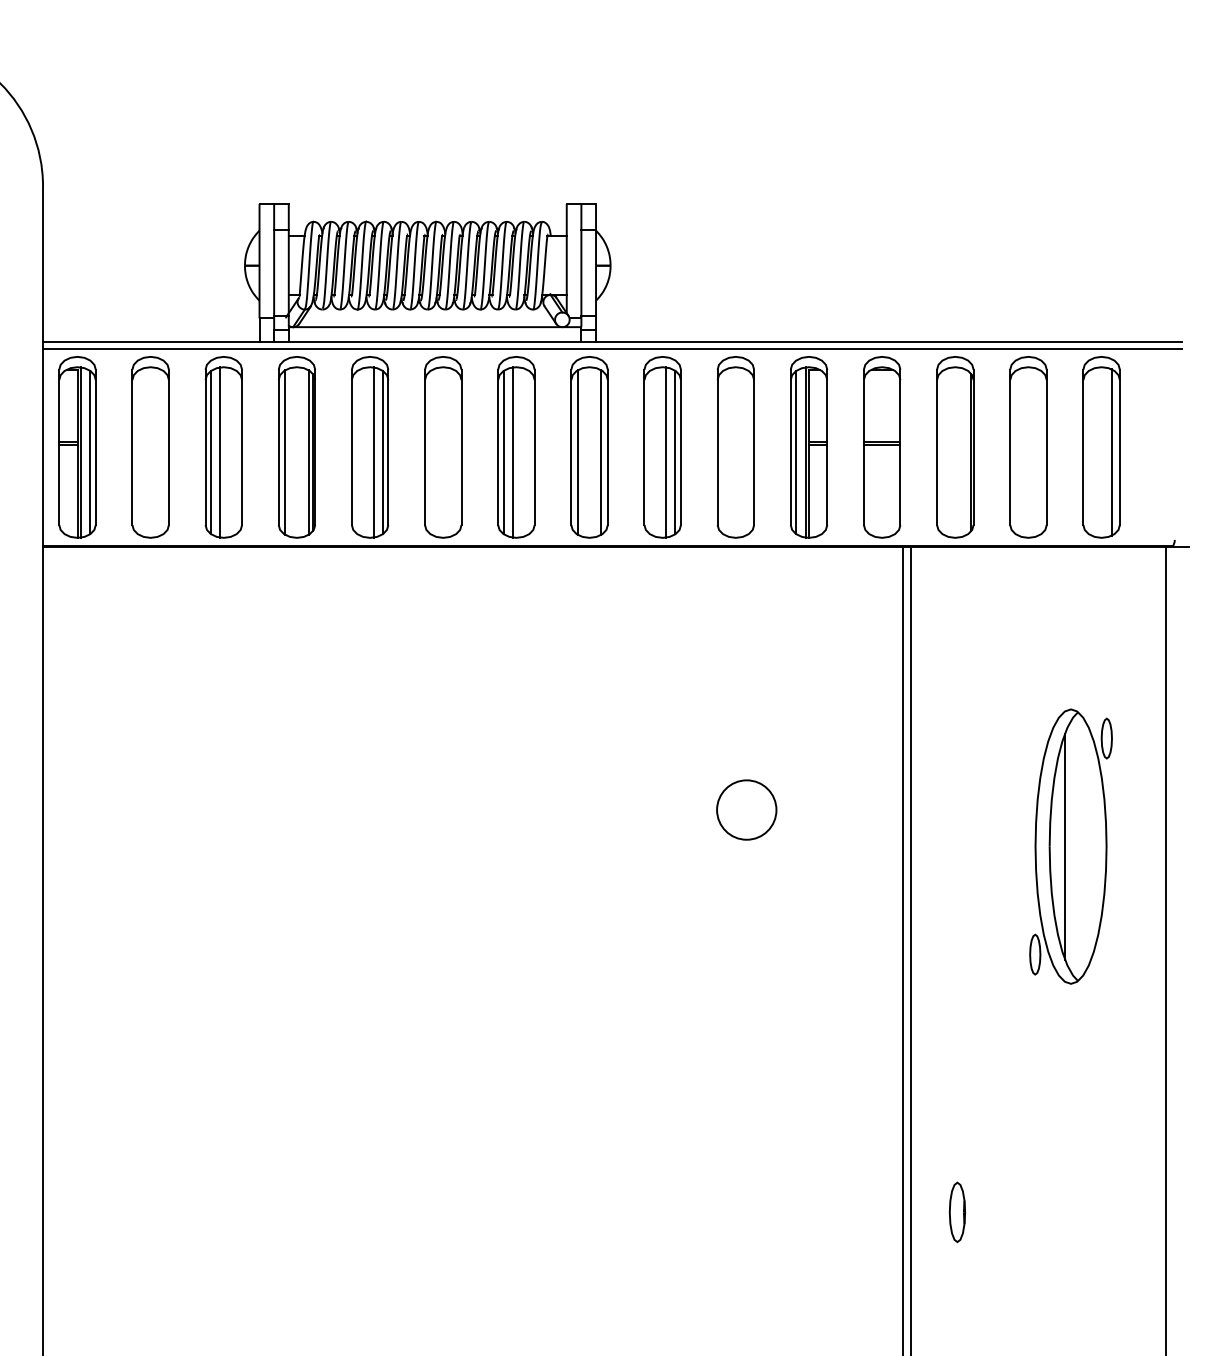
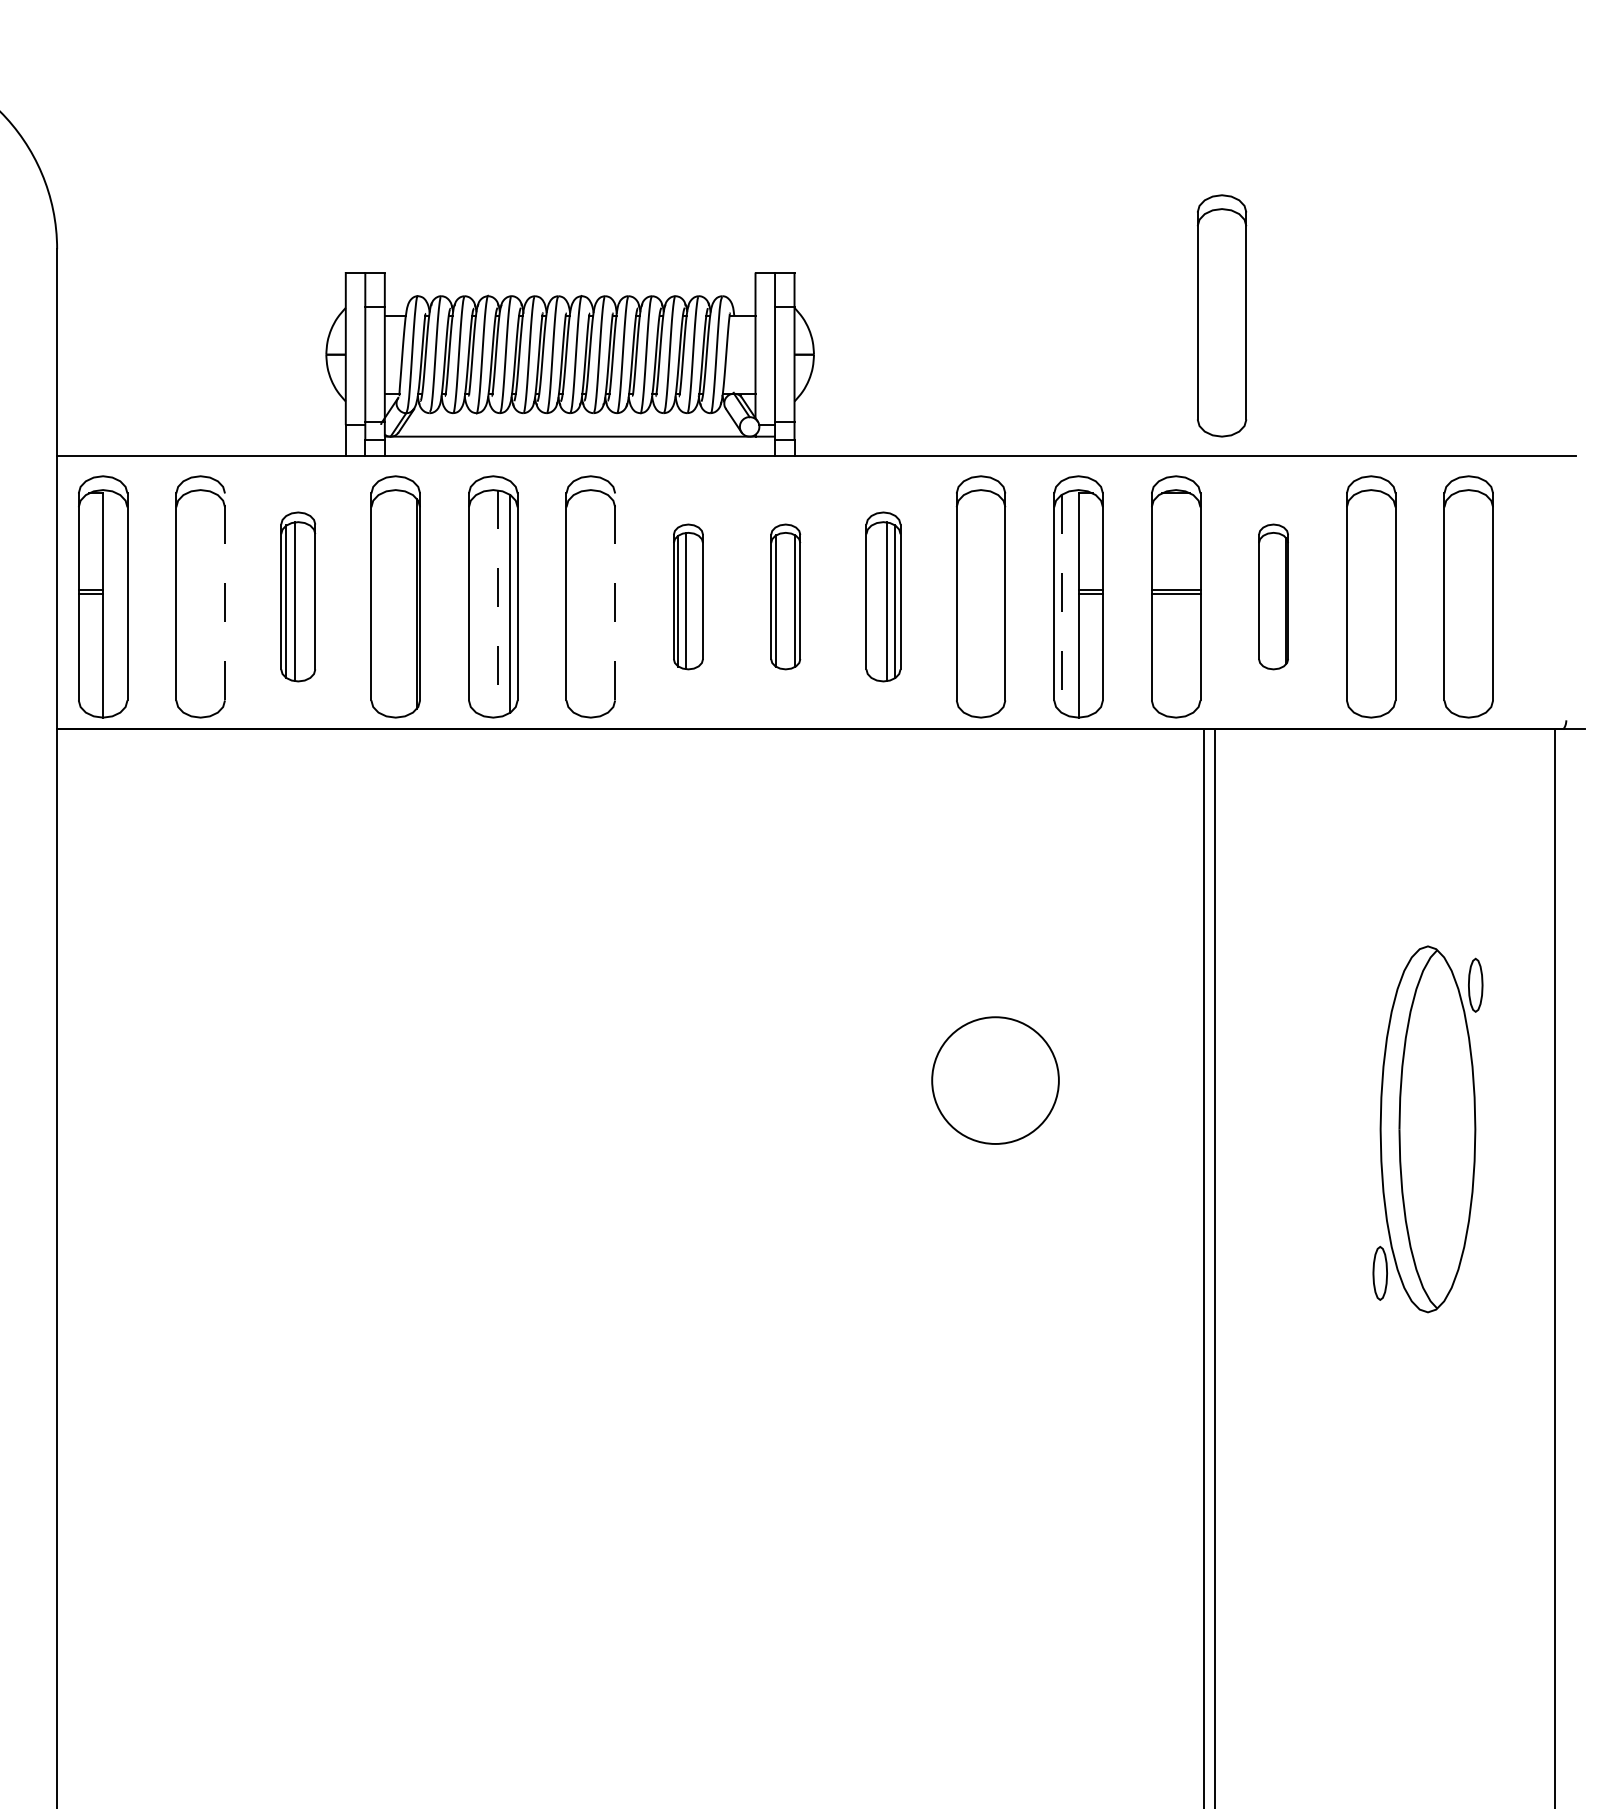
part: (916, 236) -> (1222, 315), added
line: (612, 348) -> (816, 465), removed
line: (169, 447) -> (225, 596), solid -> dashed
part: (224, 447) -> (298, 596), size x0.7
line: (461, 447) -> (615, 596), solid -> dashed
part: (516, 447) -> (688, 596), size x0.6
part: (589, 447) -> (785, 596), size x0.6
part: (662, 447) -> (883, 596), size x0.7
part: (955, 447) -> (1273, 596), size x0.6
line: (80, 452) -> (107, 603), removed
line: (90, 452) -> (120, 603), removed
line: (285, 452) -> (380, 603), removed
line: (308, 452) -> (411, 603), removed
line: (796, 452) -> (1061, 603), solid -> dashed
line: (805, 452) -> (1073, 603), removed
line: (1111, 452) -> (1482, 603), removed
line: (374, 453) -> (498, 604), solid -> dashed
circle: (746, 809) -> (995, 1080), size x1.6
line: (1064, 846) -> (1419, 1129), removed
part: (957, 1211) -> (1276, 1616), removed

